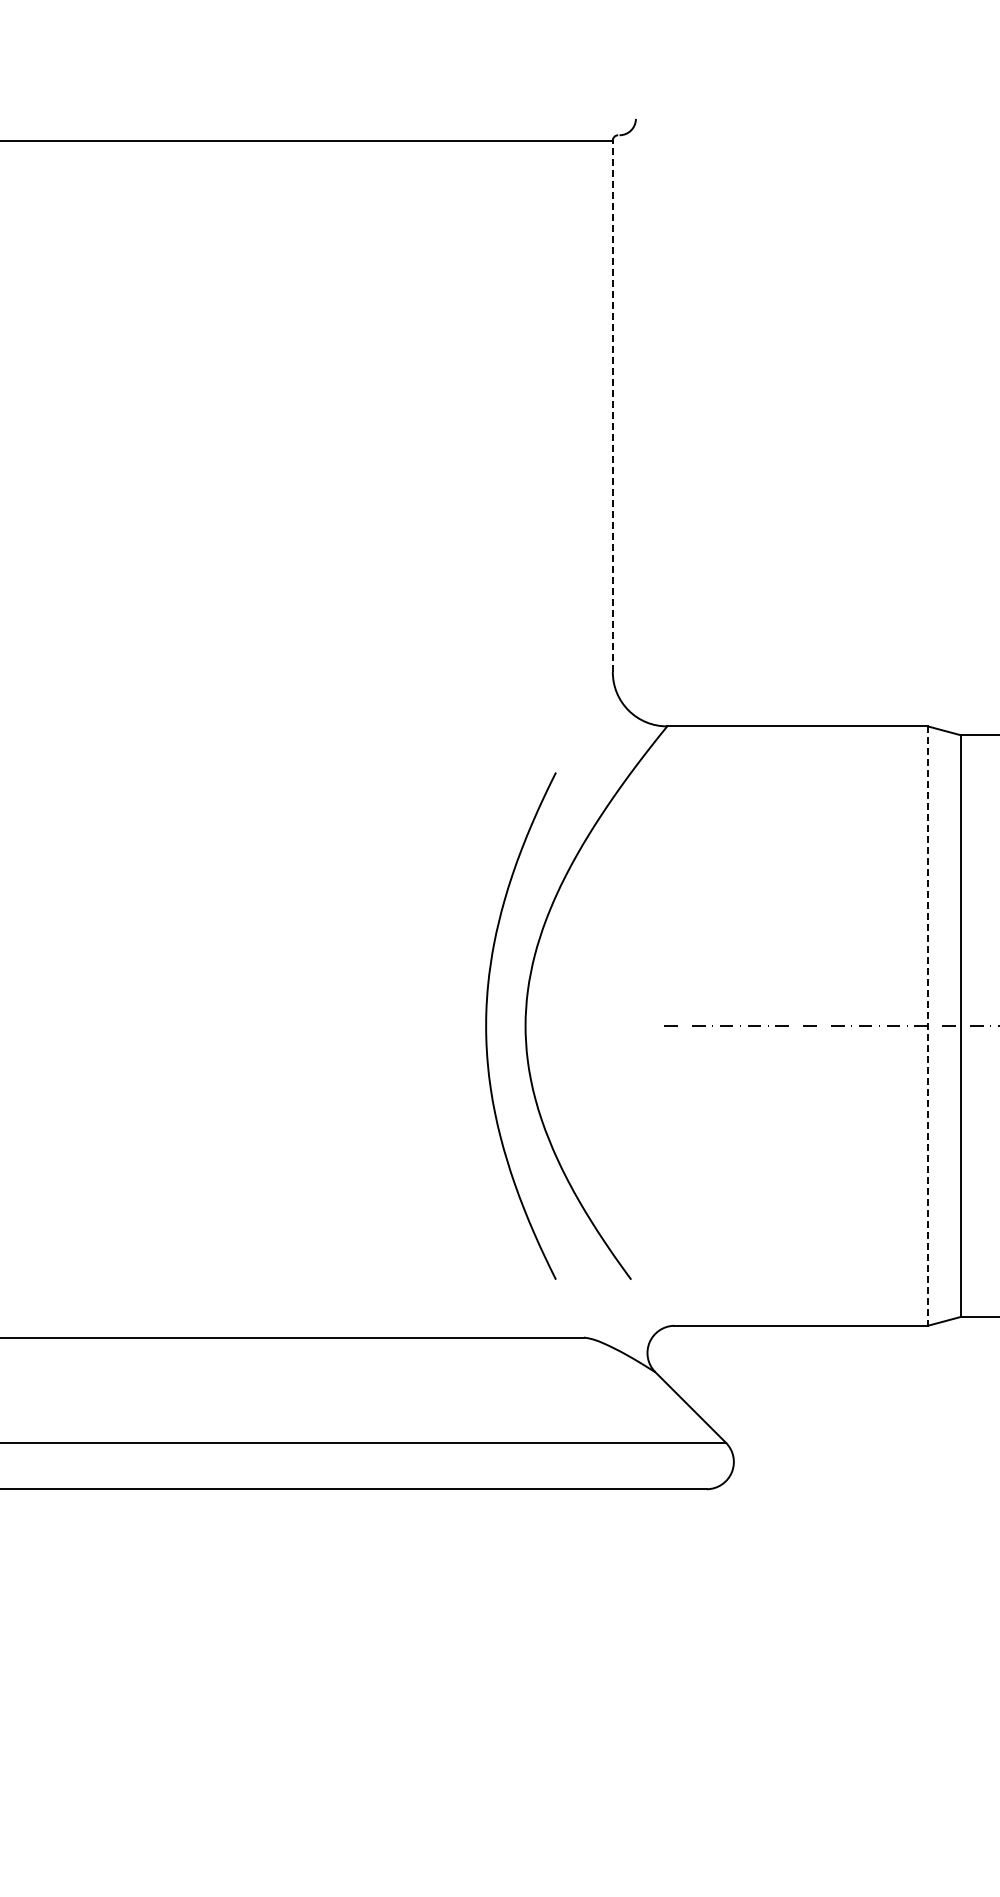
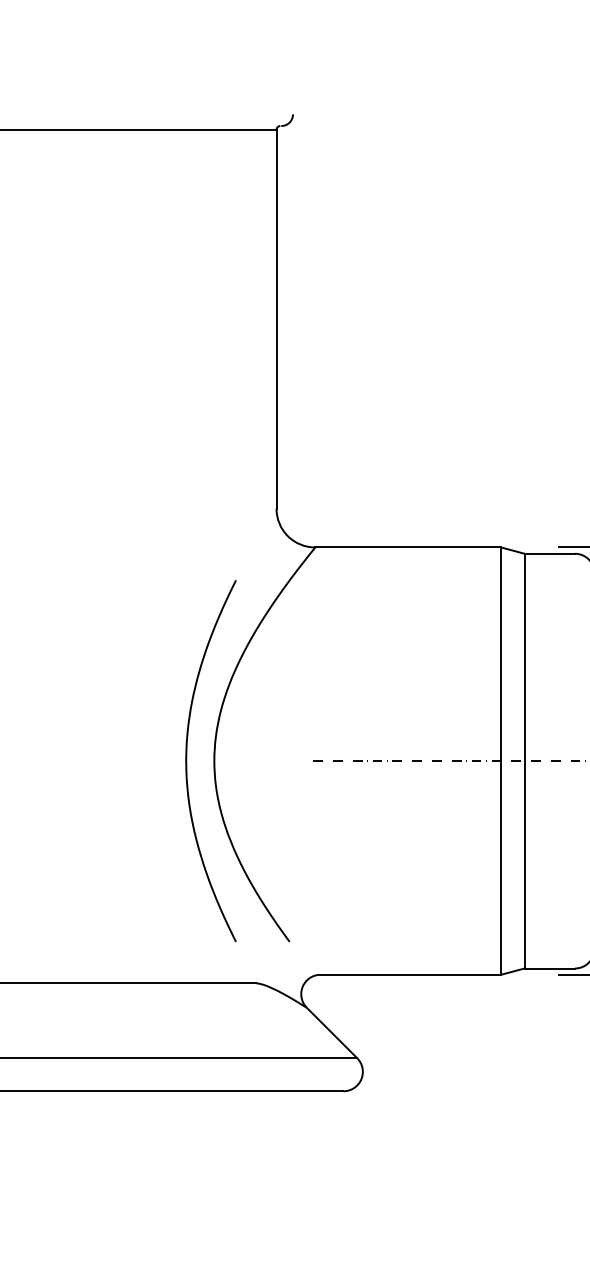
line: (612, 406) -> (276, 319), dashed -> solid
line: (927, 1026) -> (500, 761), dashed -> solid

